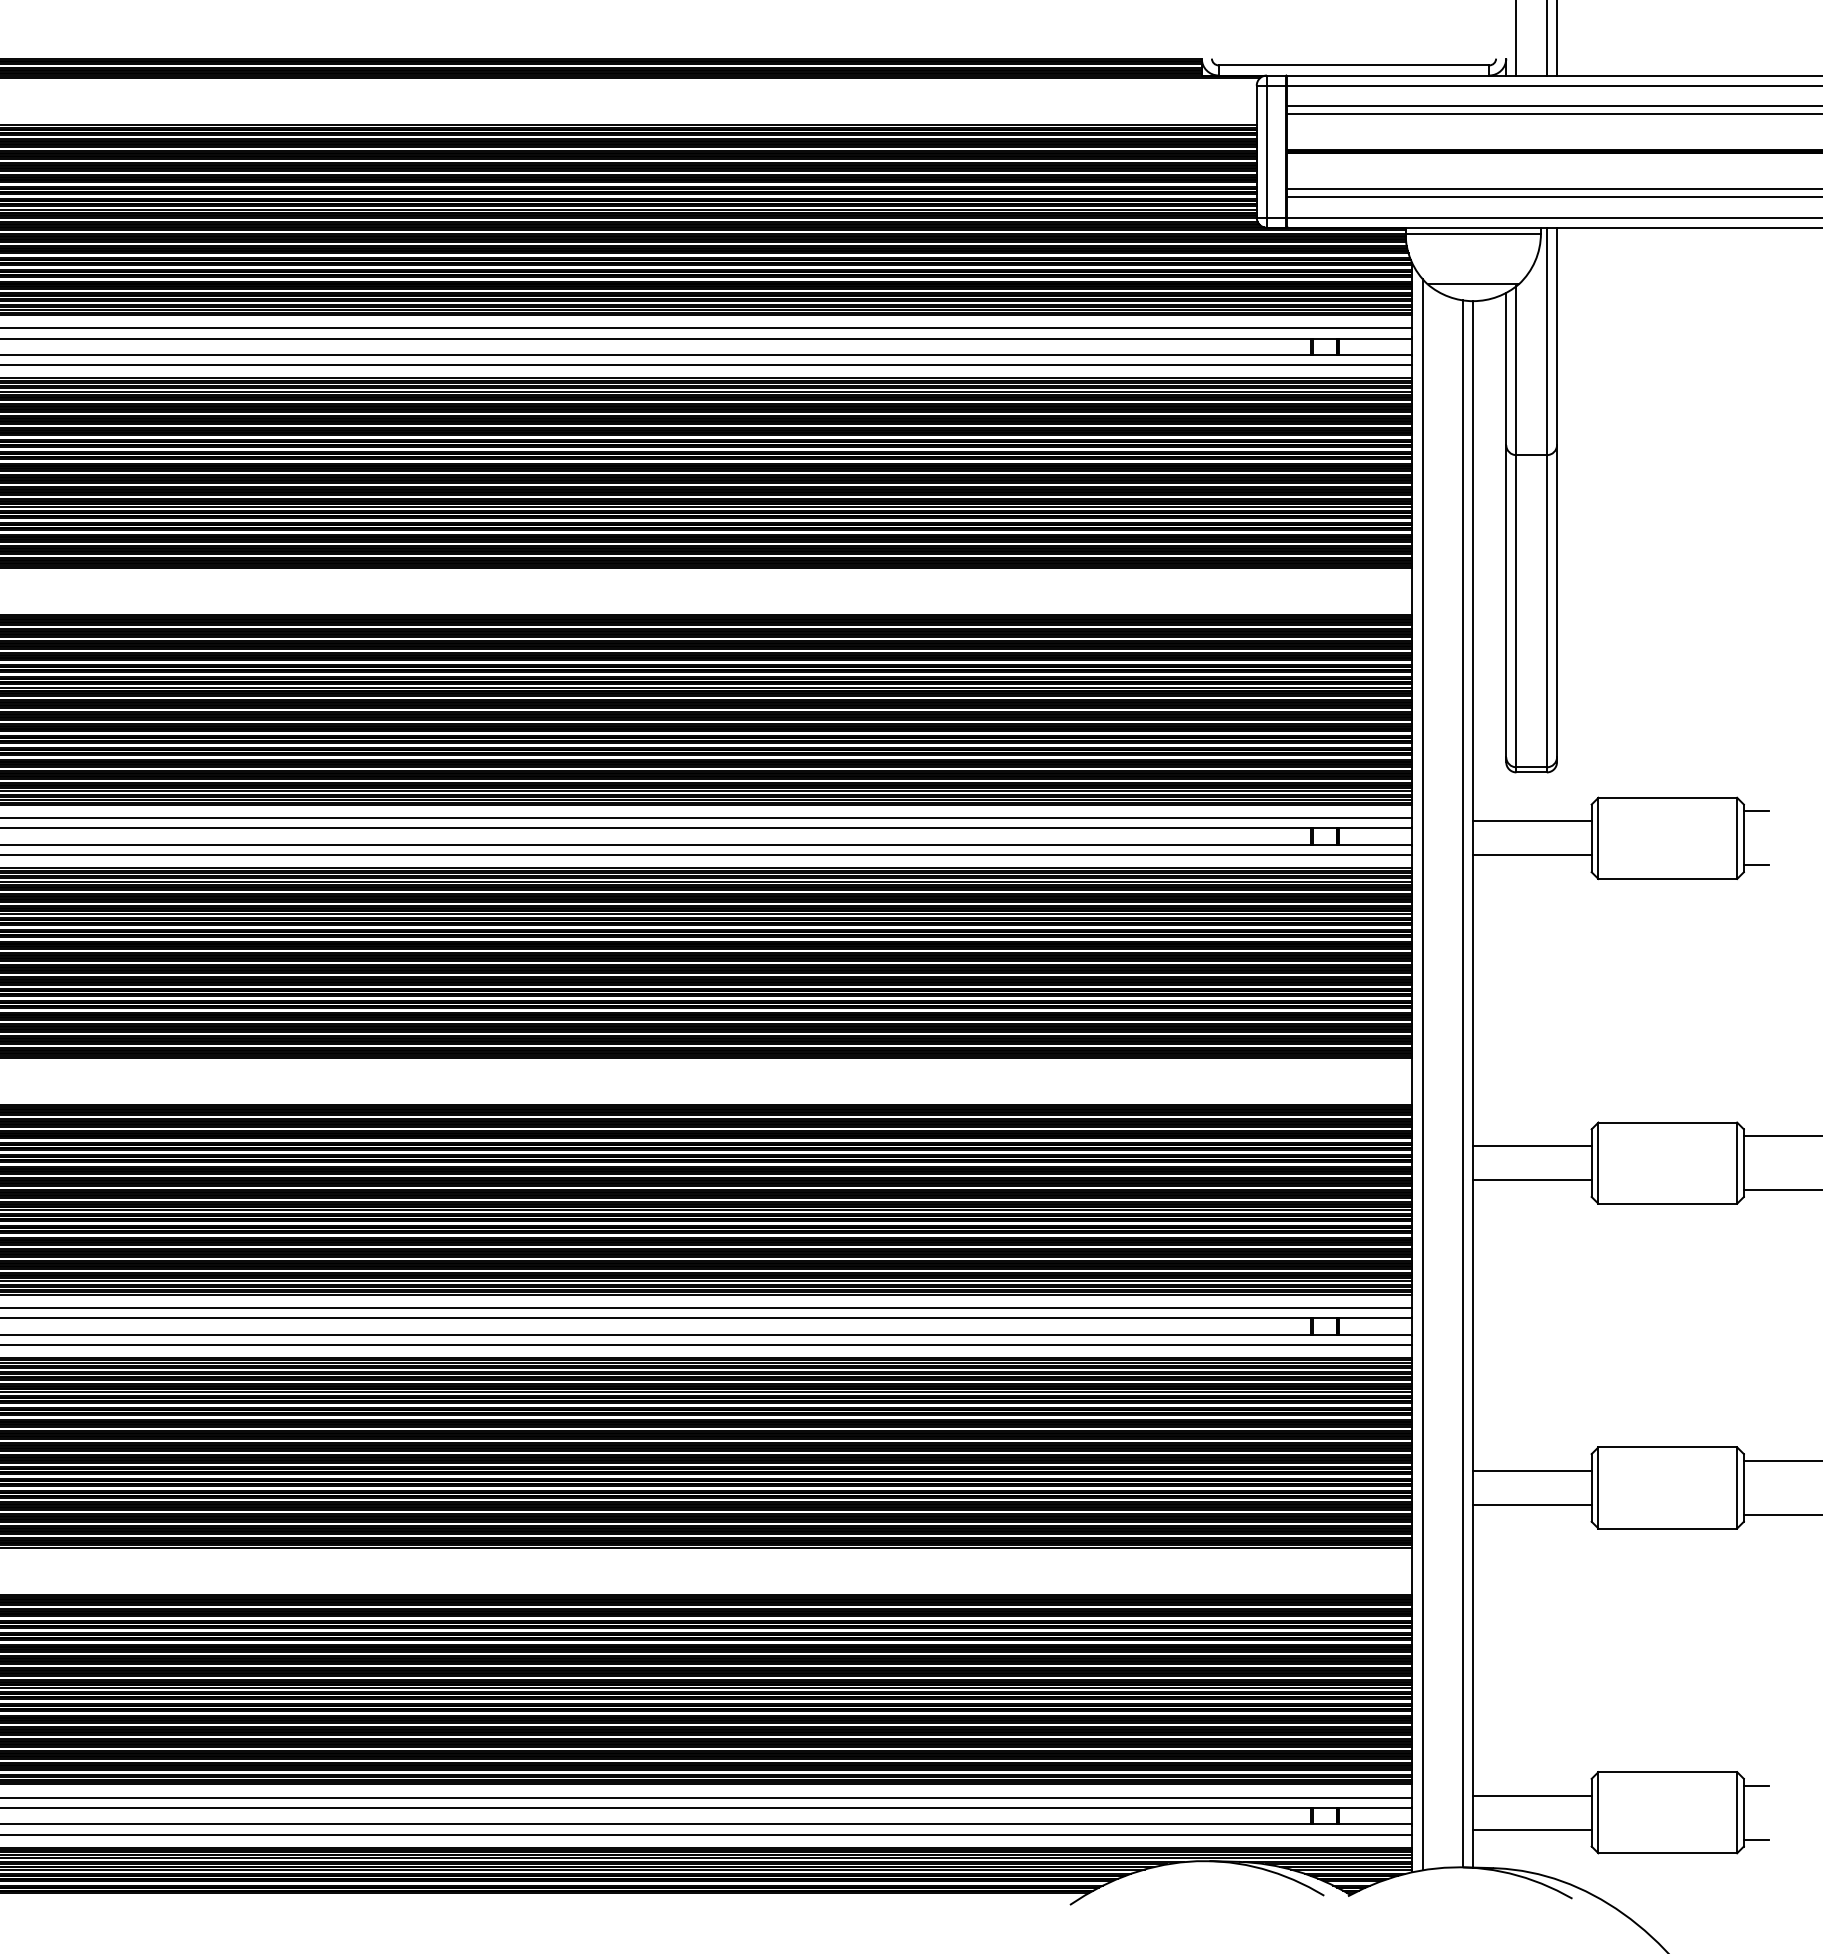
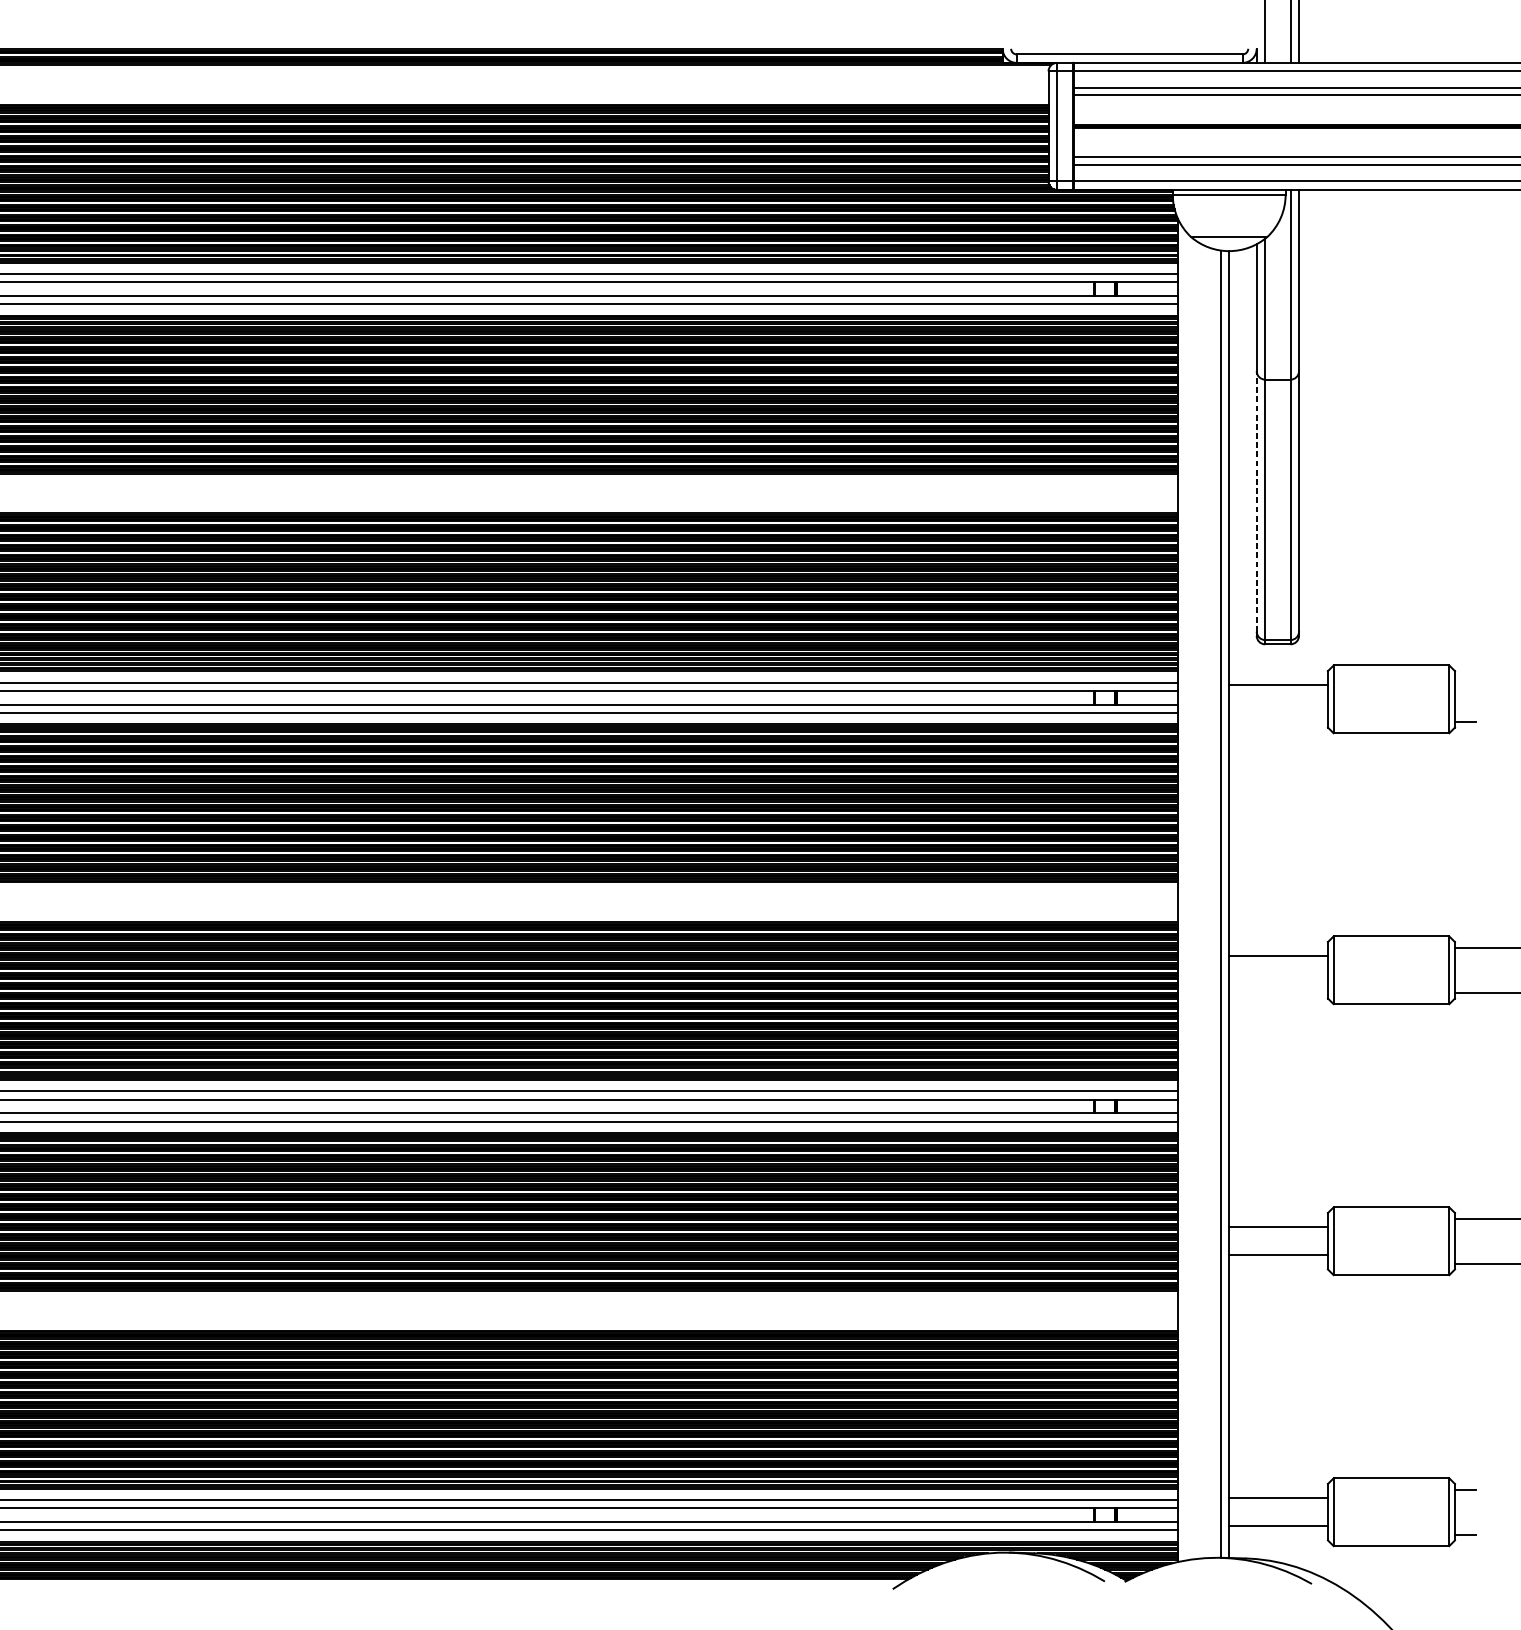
line: (1506, 600) -> (1256, 500), solid -> dashed
line: (1756, 811) -> (1465, 676), removed
line: (1532, 855) -> (1278, 713), removed
line: (1422, 1074) -> (1186, 896), removed
line: (1532, 1180) -> (1278, 984), removed

